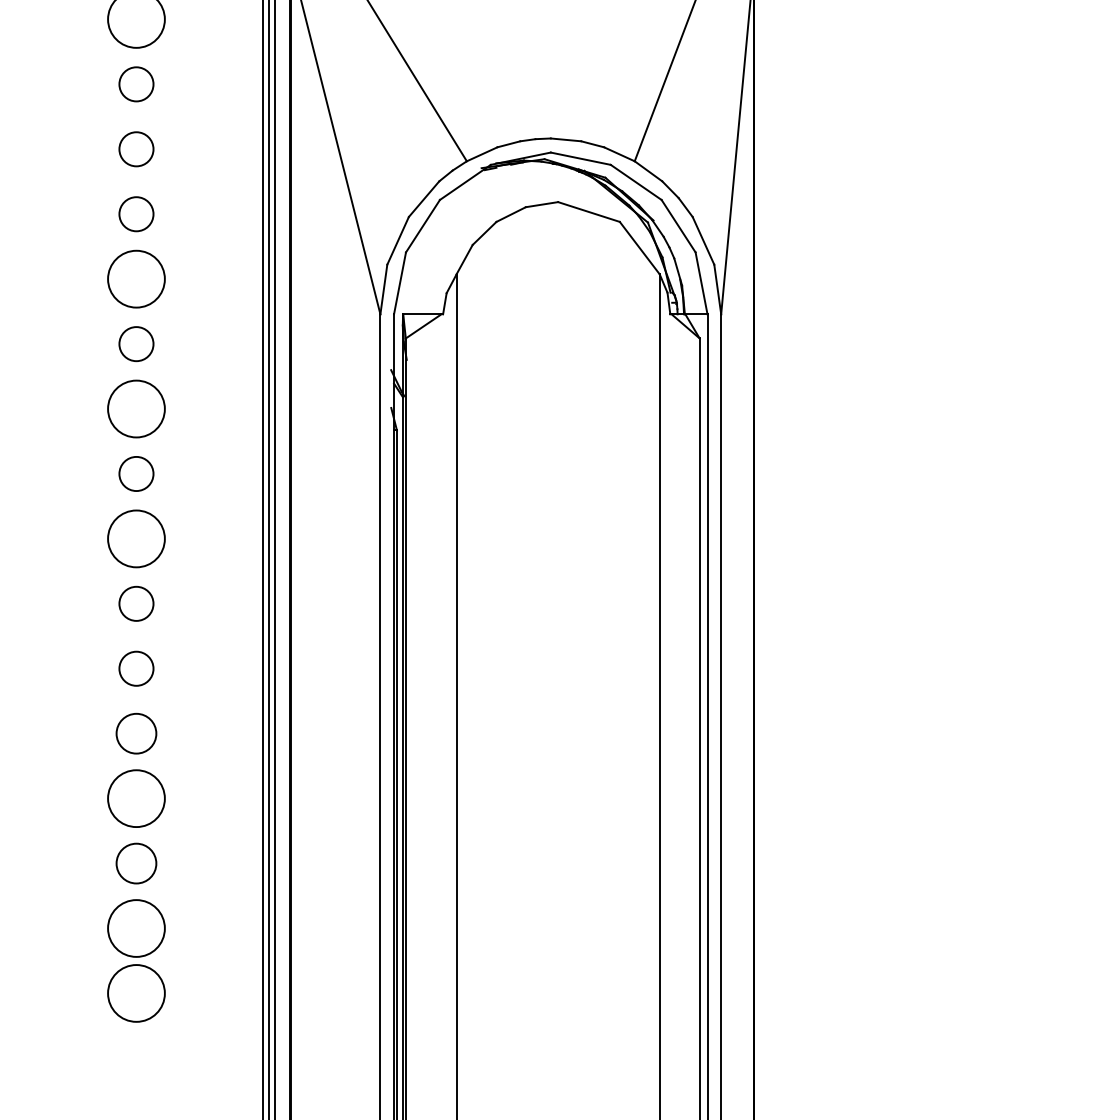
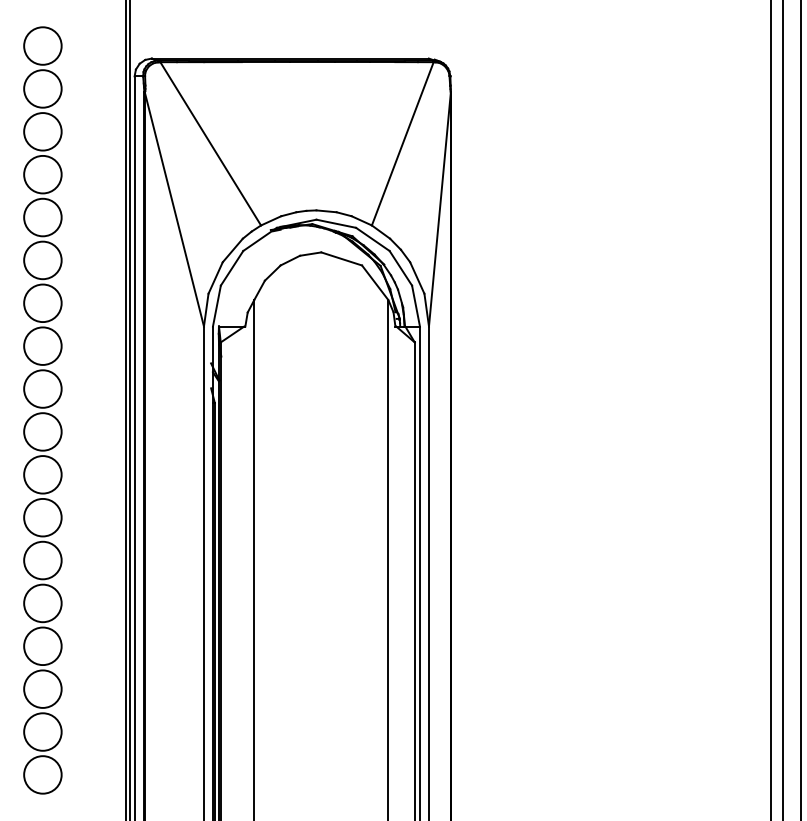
circle: (135, 84) -> (42, 174), size x1.67
circle: (135, 149) -> (42, 217), size x1.67
circle: (135, 214) -> (42, 260), size x1.67
circle: (135, 343) -> (42, 345), size x1.67
circle: (135, 473) -> (42, 431), size x1.67
circle: (135, 603) -> (42, 517), size x1.67
circle: (135, 668) -> (42, 560), size x1.67
circle: (135, 733) -> (42, 603), size x1.43
circle: (135, 862) -> (42, 688), size x1.43

